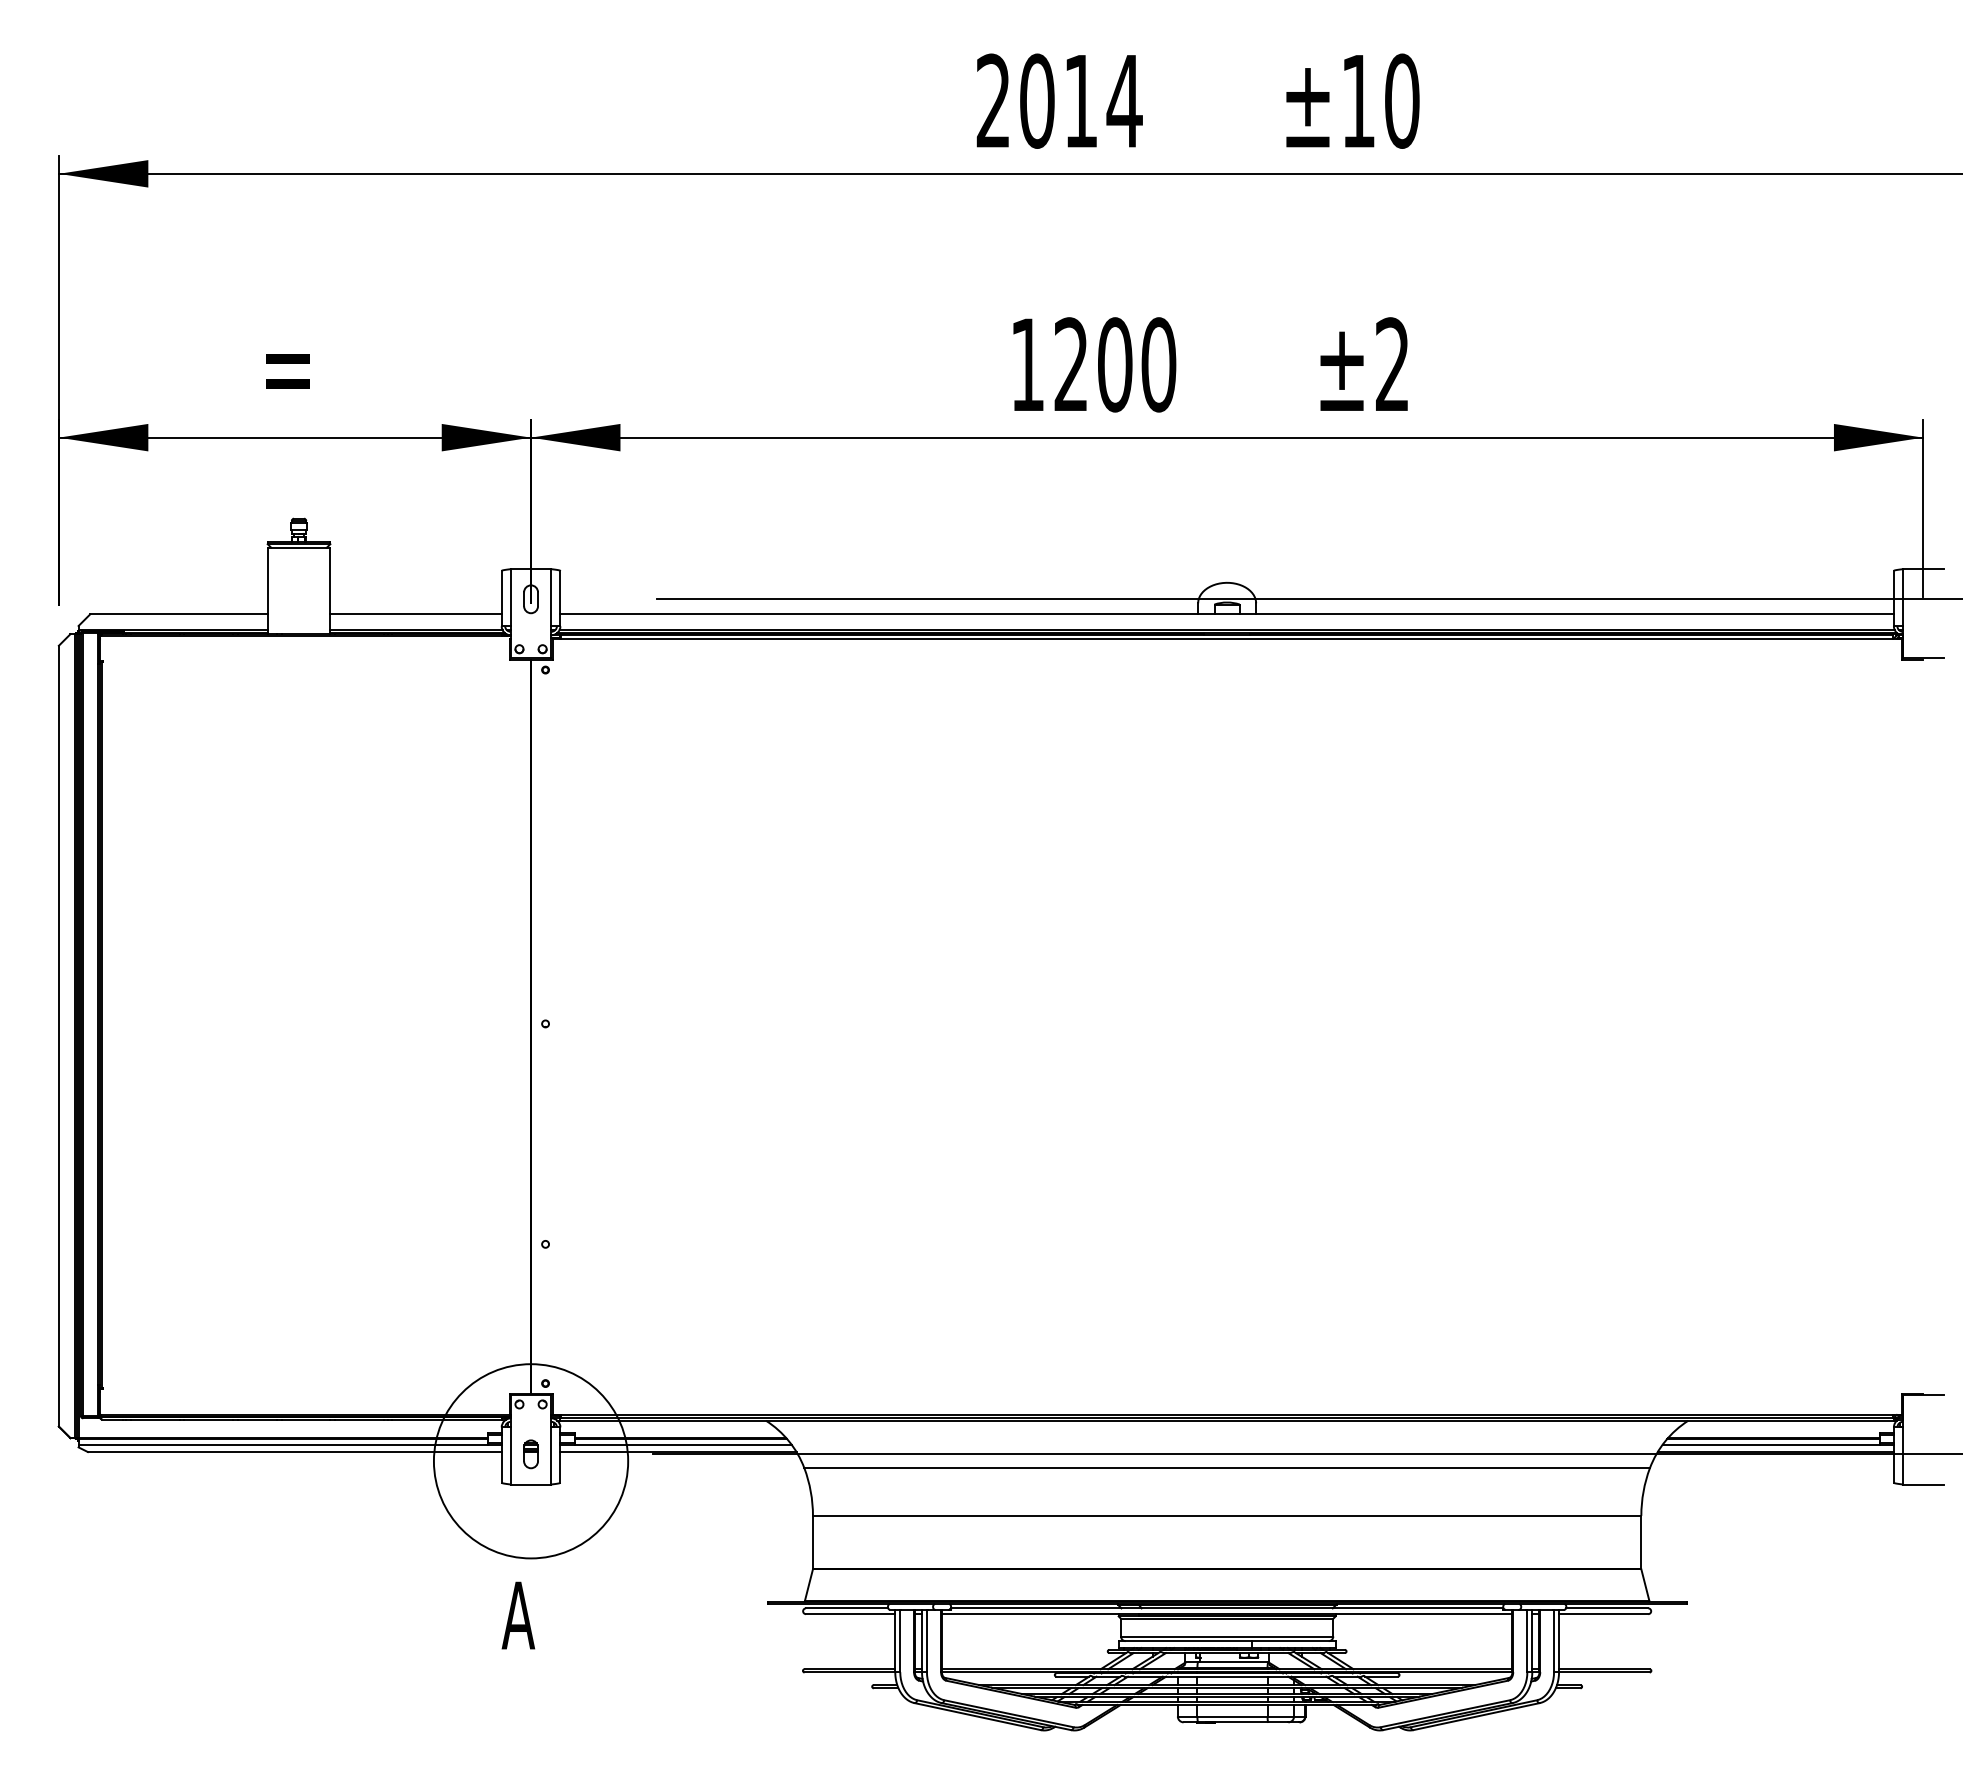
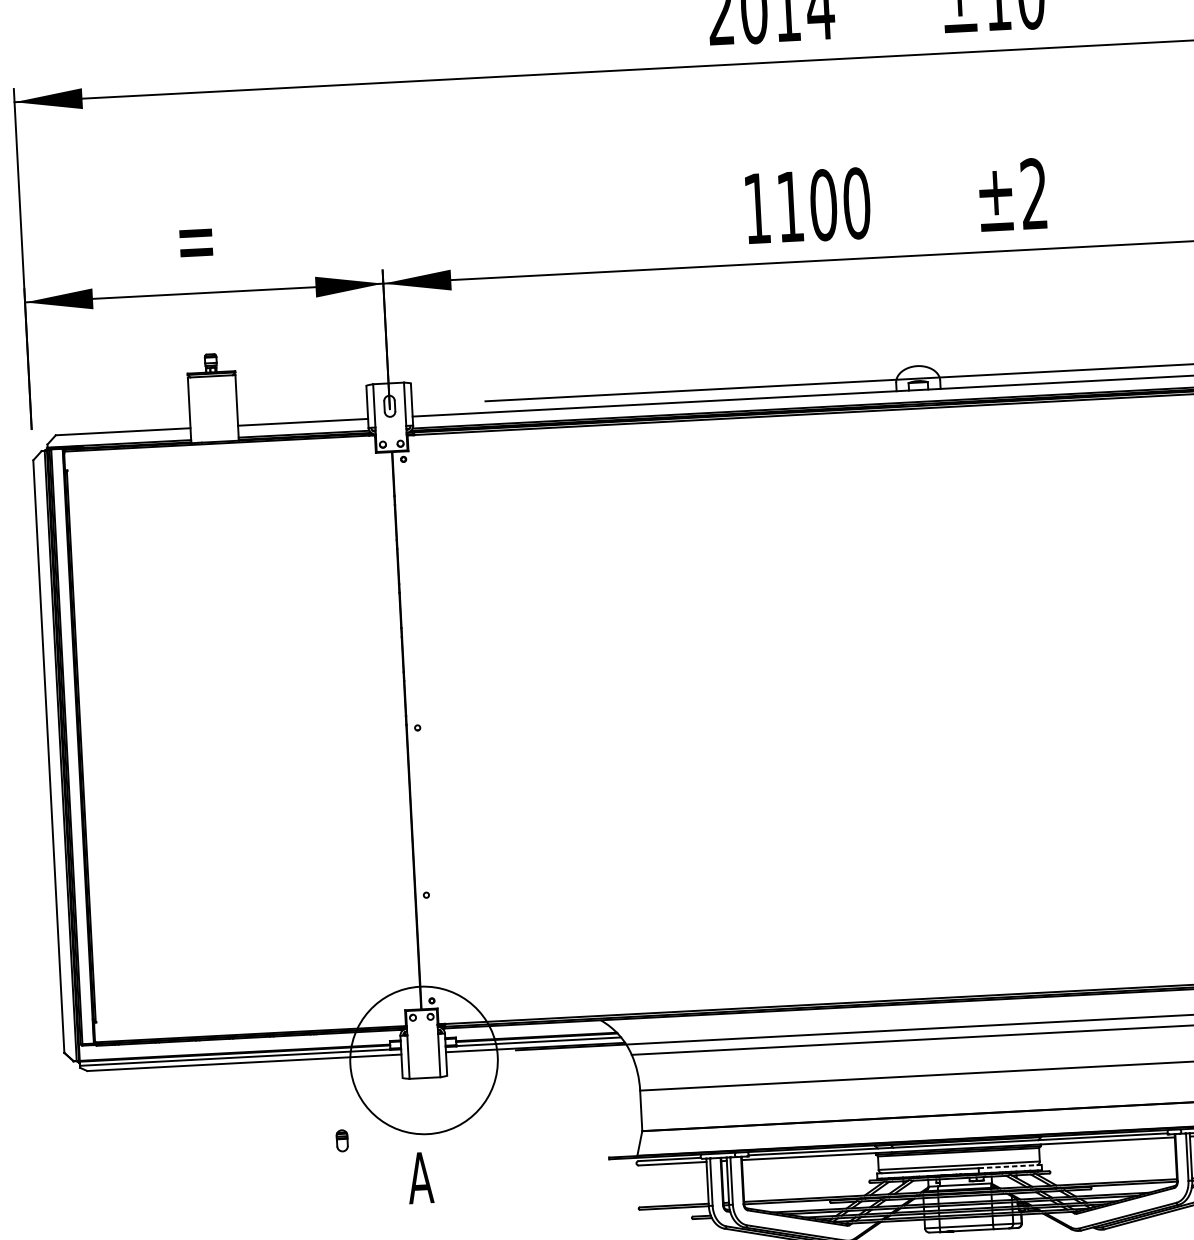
text: (1070, 363) -> (789, 205), 1200 -> 1100
part: (530, 1454) -> (341, 1140), moved
line: (1294, 1641) -> (1010, 1166), solid -> dashed

